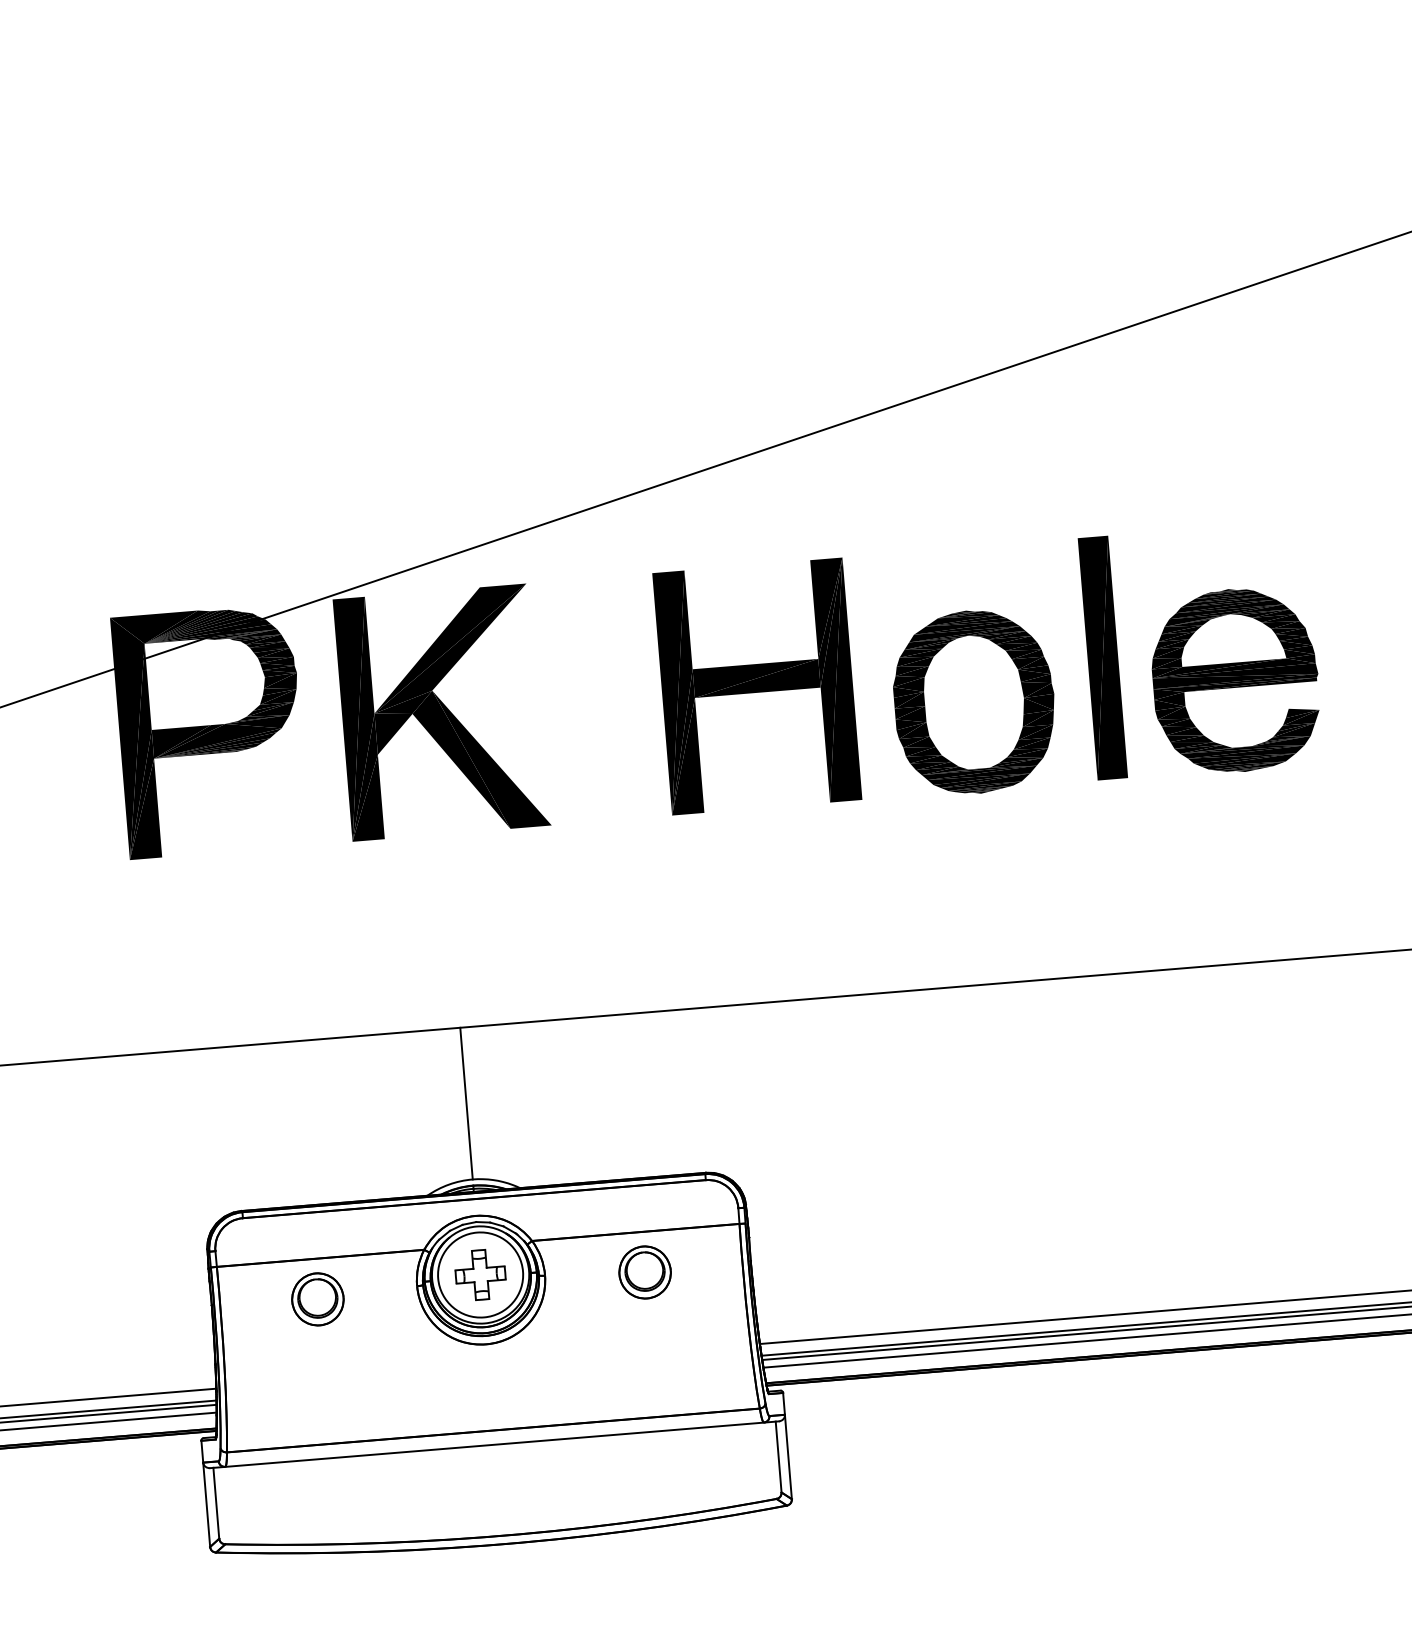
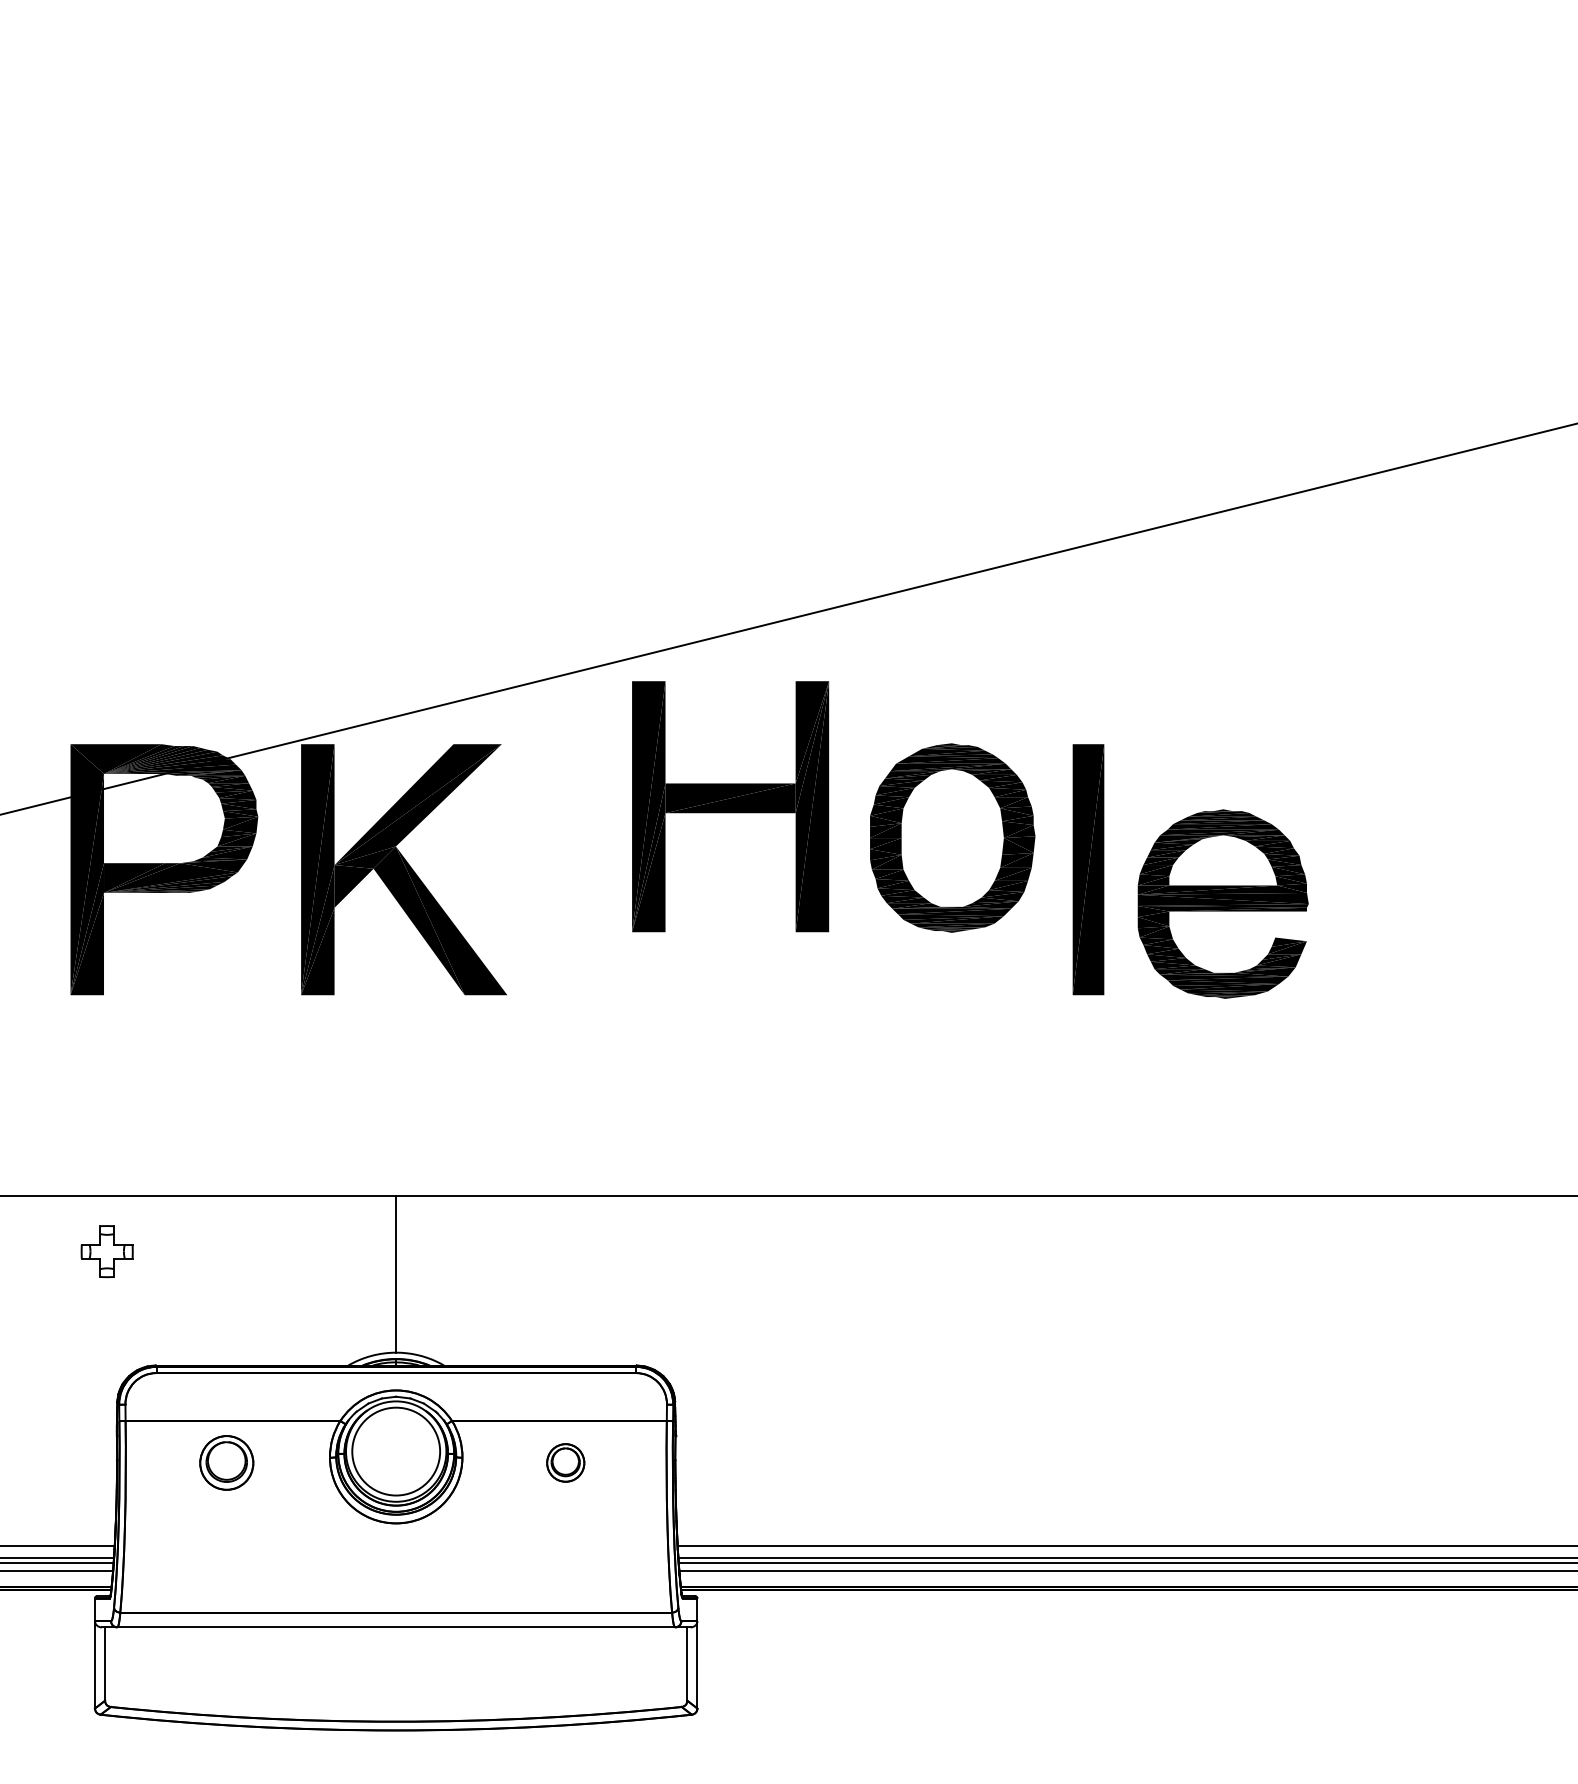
part: (757, 686) -> (730, 806), moved
part: (974, 701) -> (952, 837), moved
part: (644, 1272) -> (565, 1462), size x0.7
part: (479, 1274) -> (106, 1251), moved

